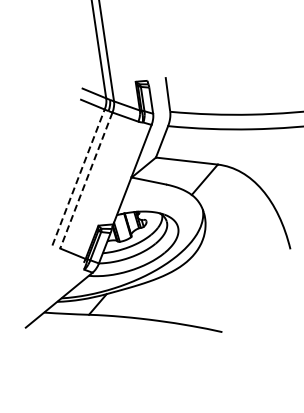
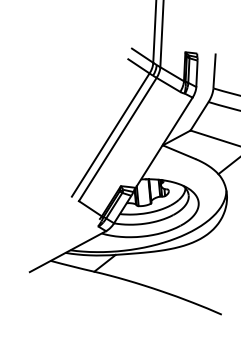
line: (78, 177) -> (110, 135), dashed -> solid
line: (86, 180) -> (117, 139), dashed -> solid

